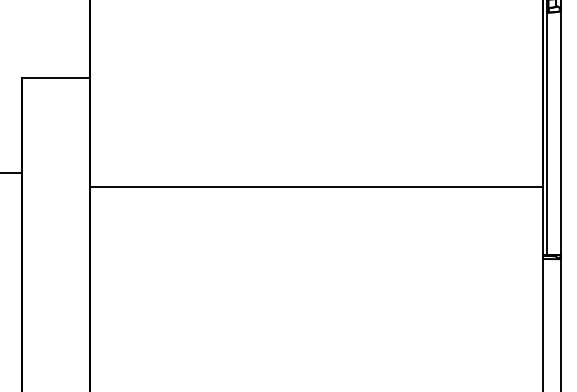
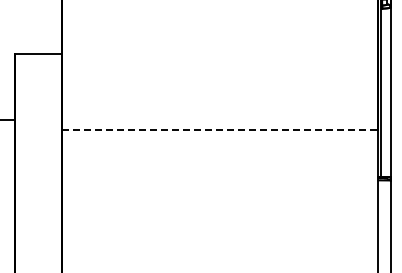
line: (316, 185) -> (220, 129), solid -> dashed

